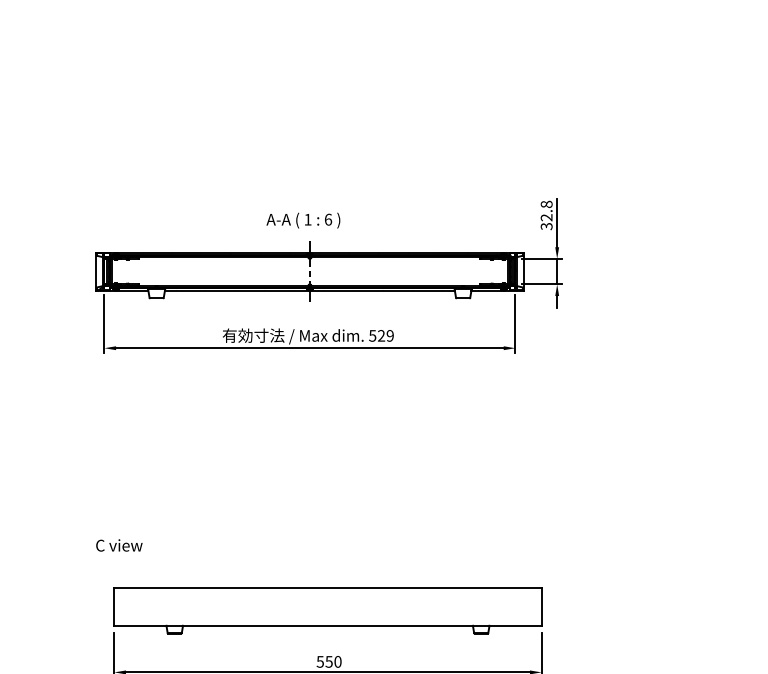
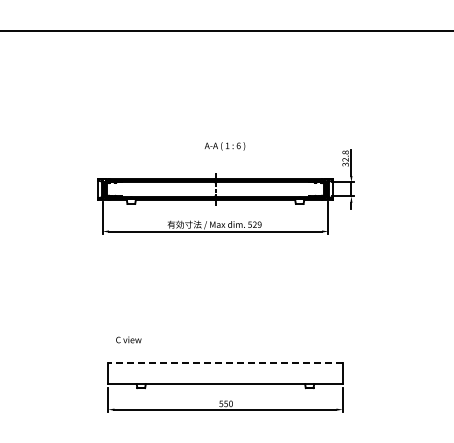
text: (302, 220) -> (224, 146), moved
text: (118, 544) -> (128, 339), moved
line: (326, 588) -> (224, 363), solid -> dashed

